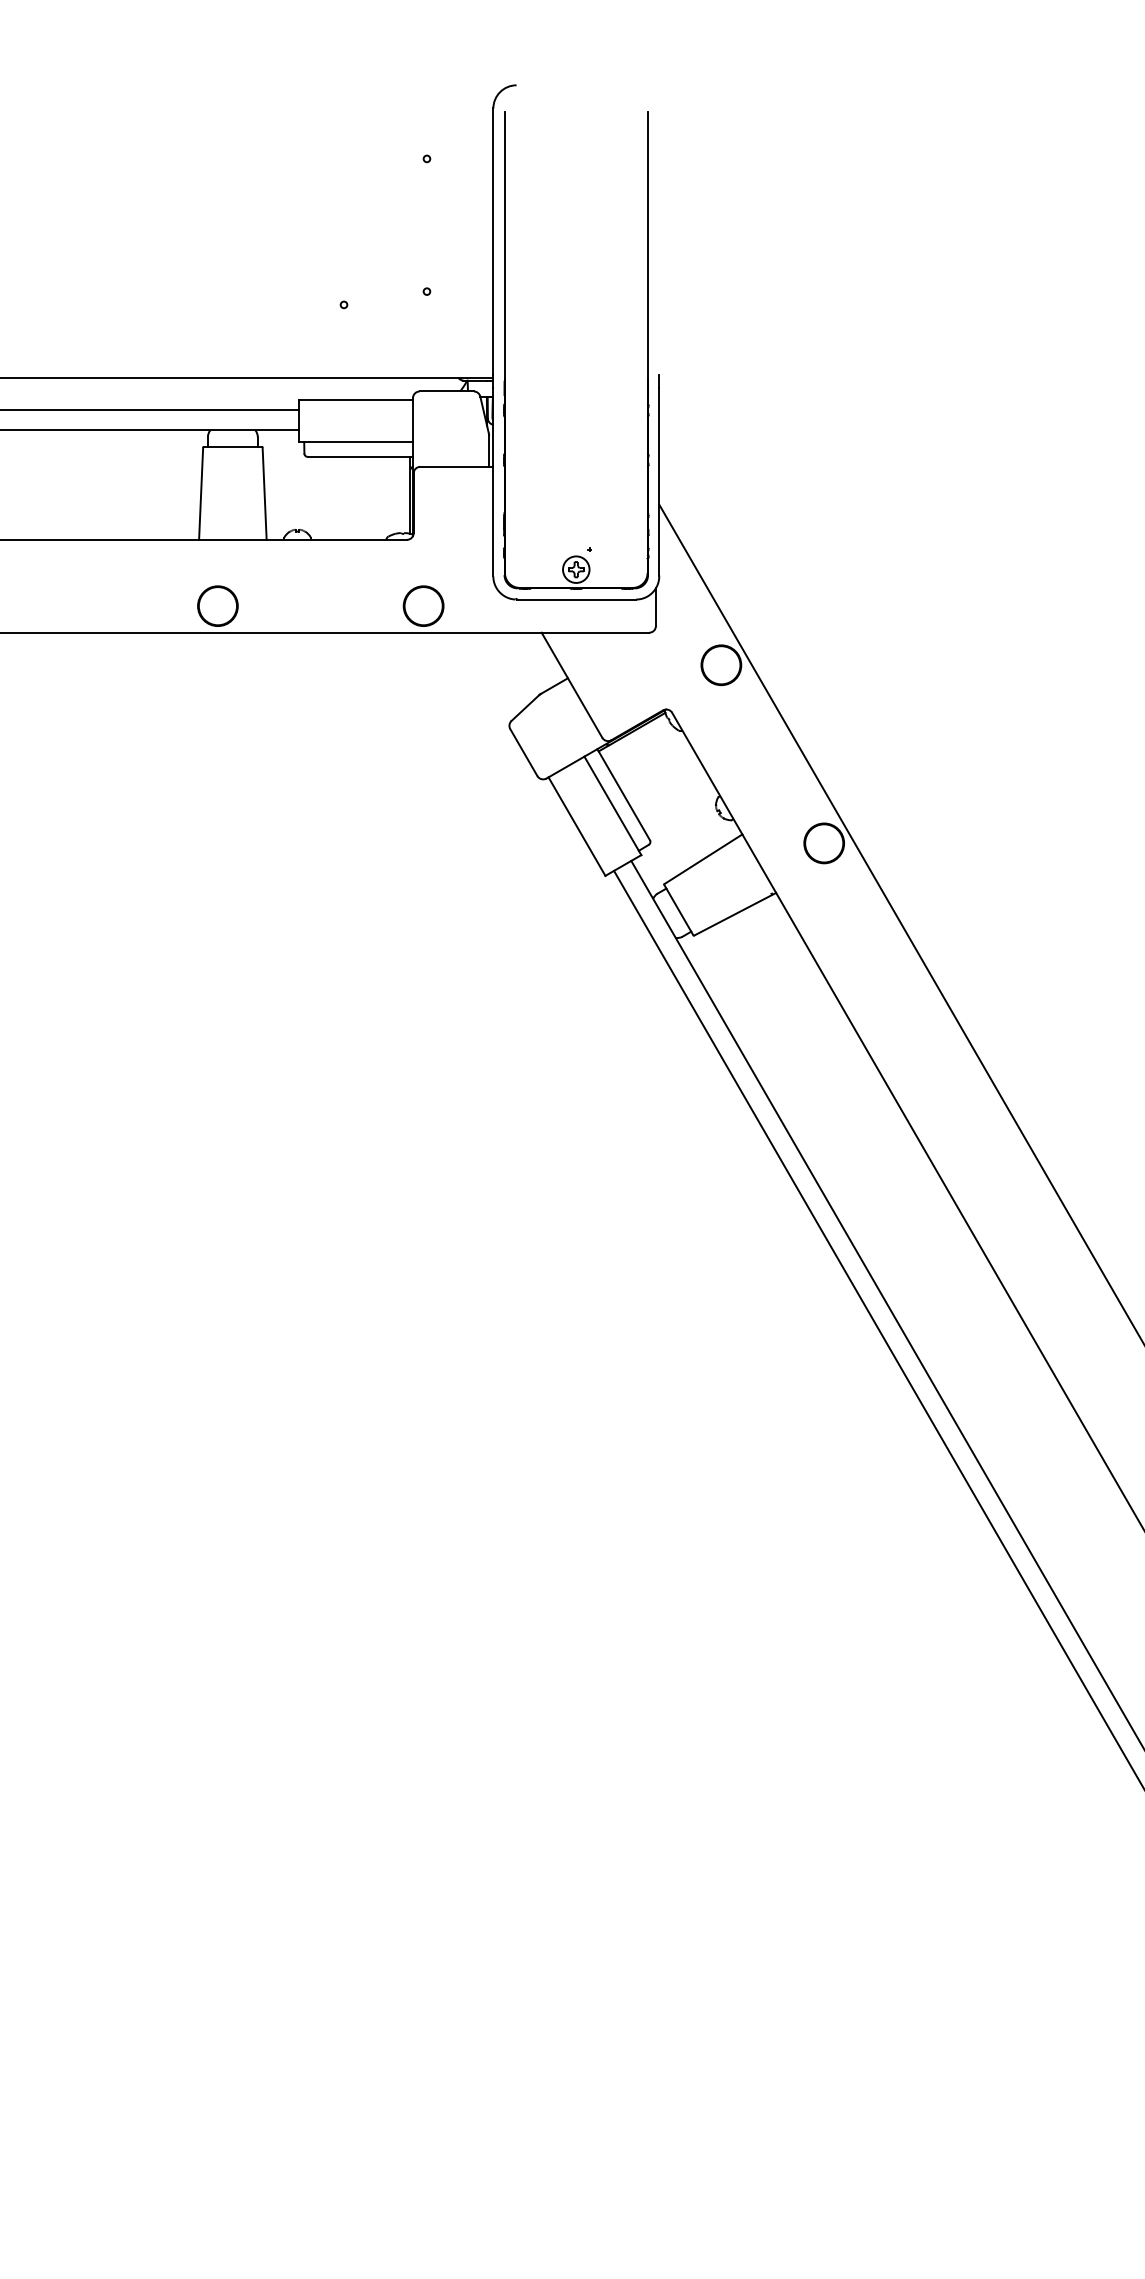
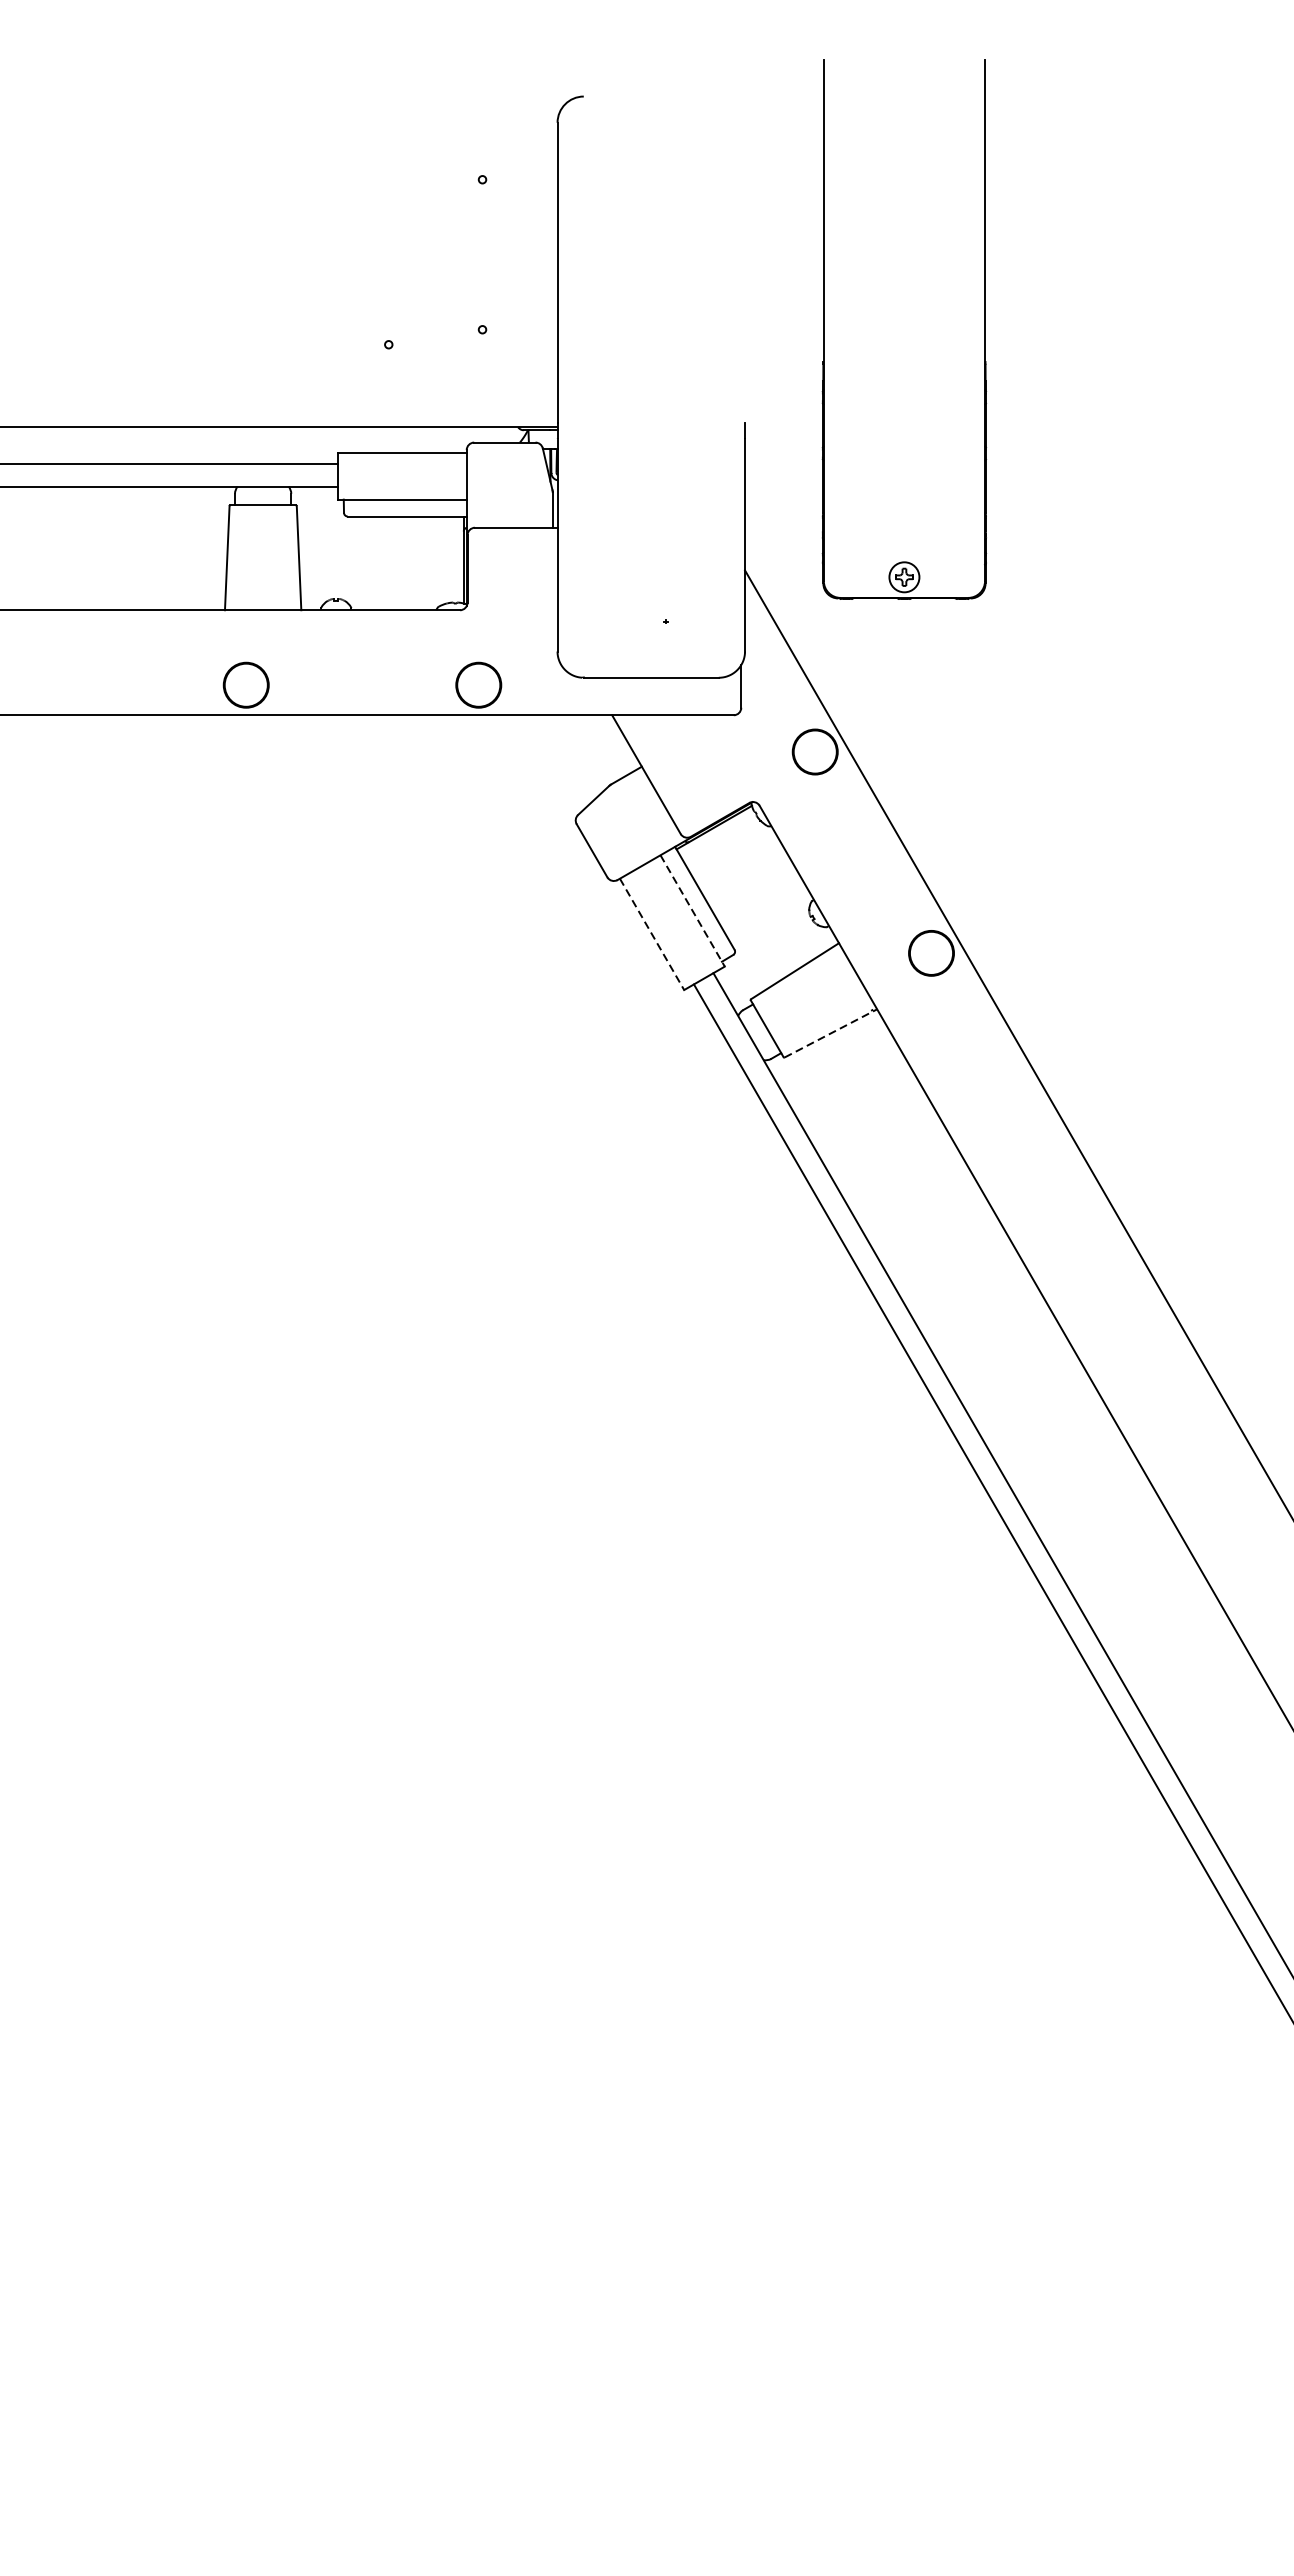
part: (505, 350) -> (824, 329), moved
line: (612, 805) -> (692, 910), solid -> dashed
line: (576, 826) -> (651, 934), solid -> dashed
line: (735, 913) -> (831, 1032), solid -> dashed

